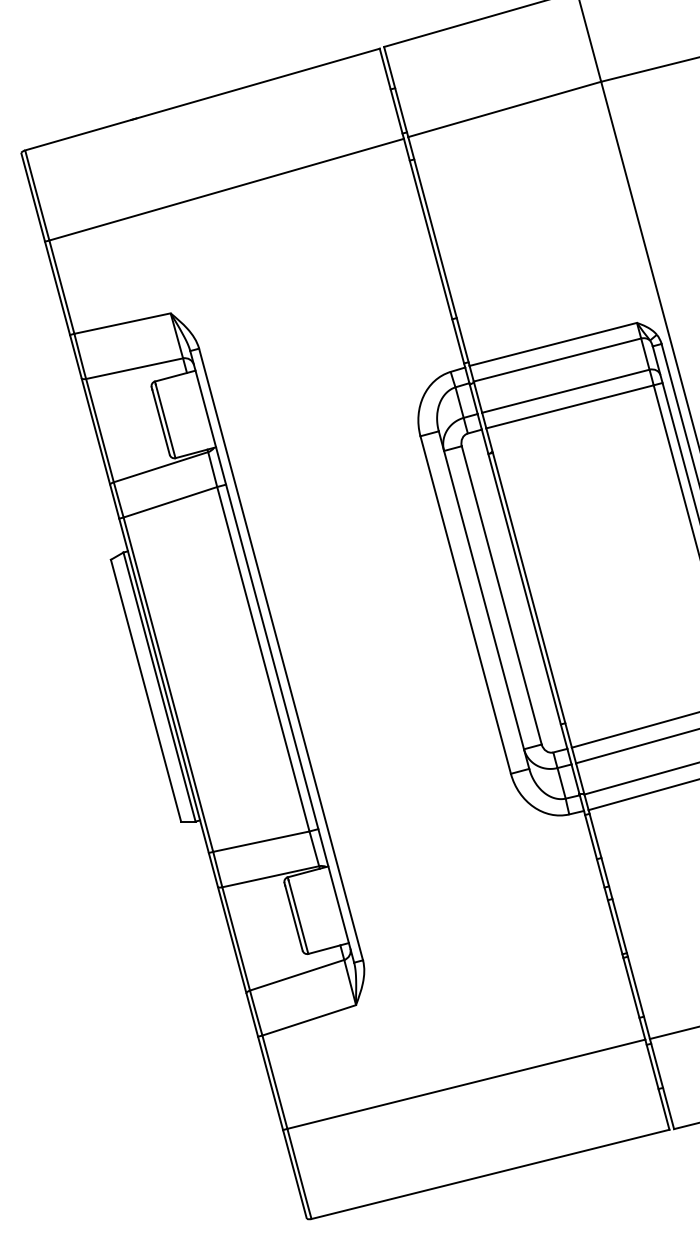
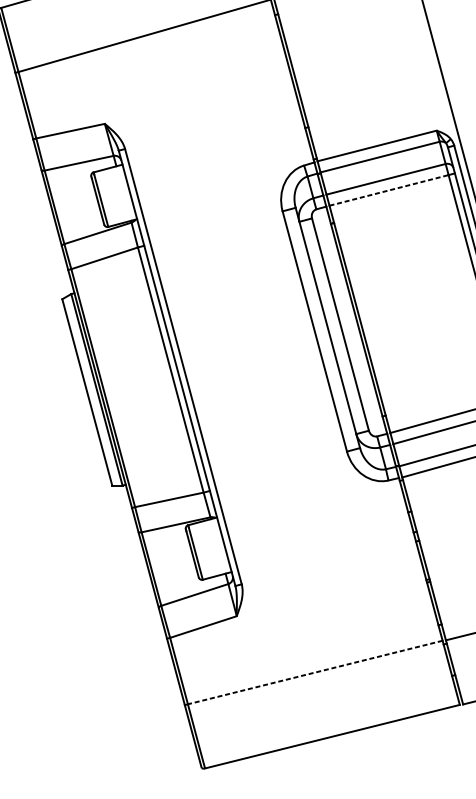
line: (570, 406) -> (389, 190), solid -> dashed
line: (465, 1084) -> (314, 672), solid -> dashed

